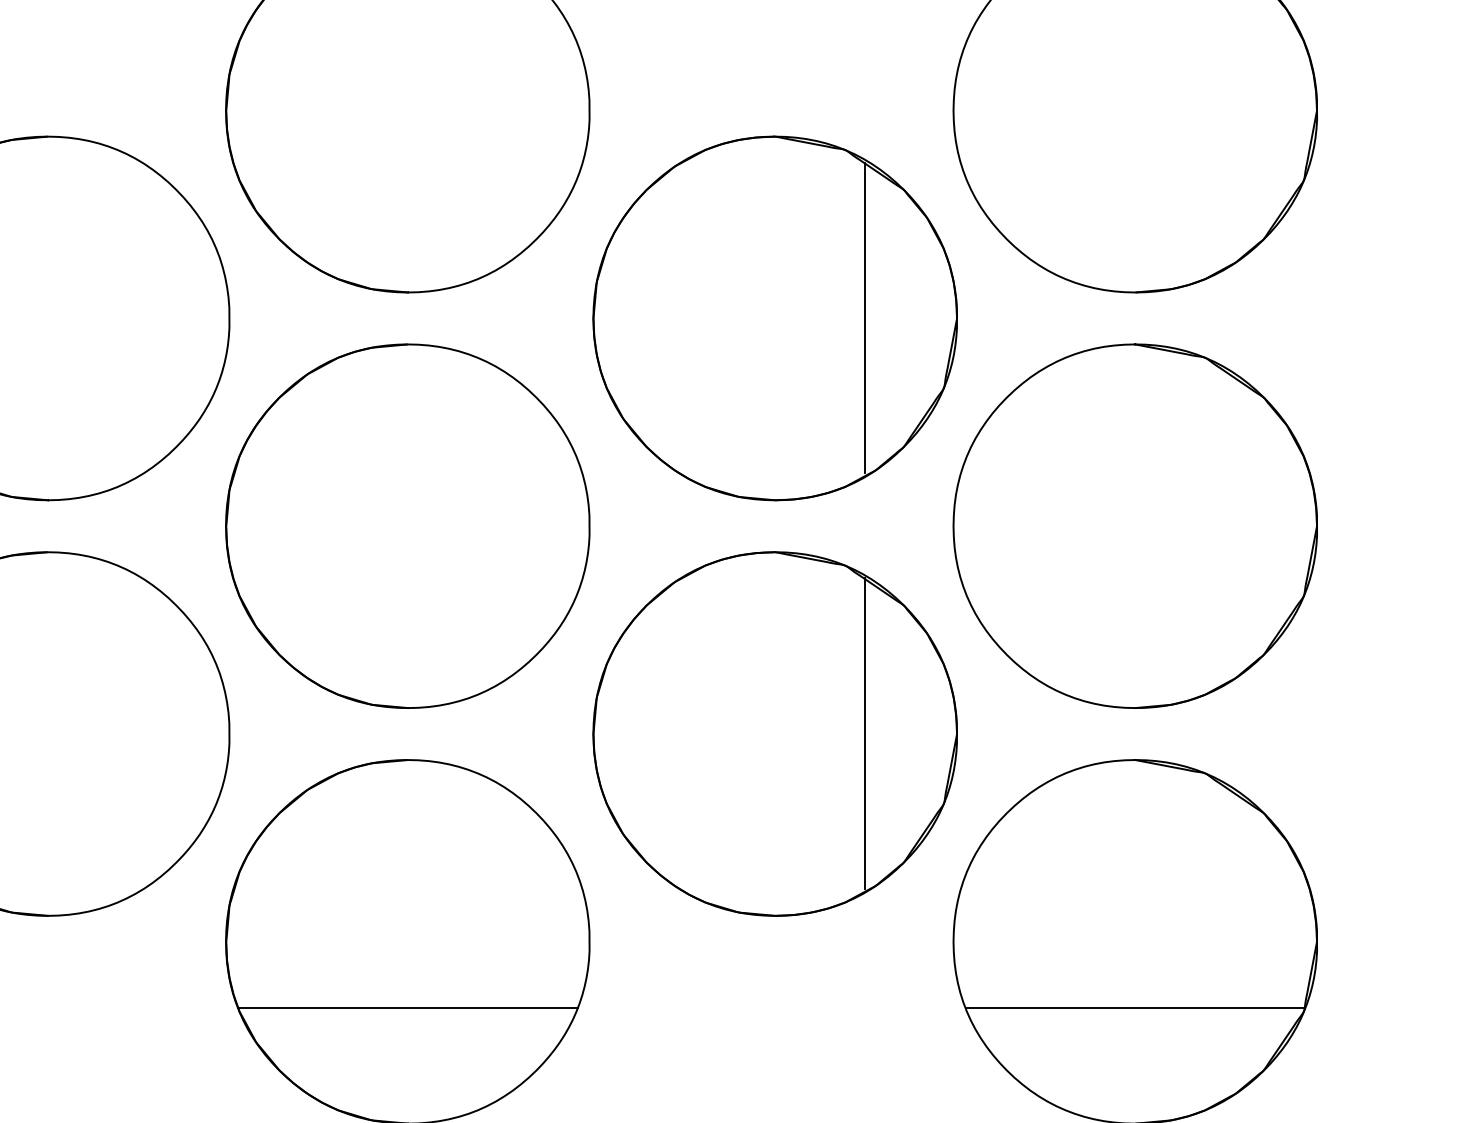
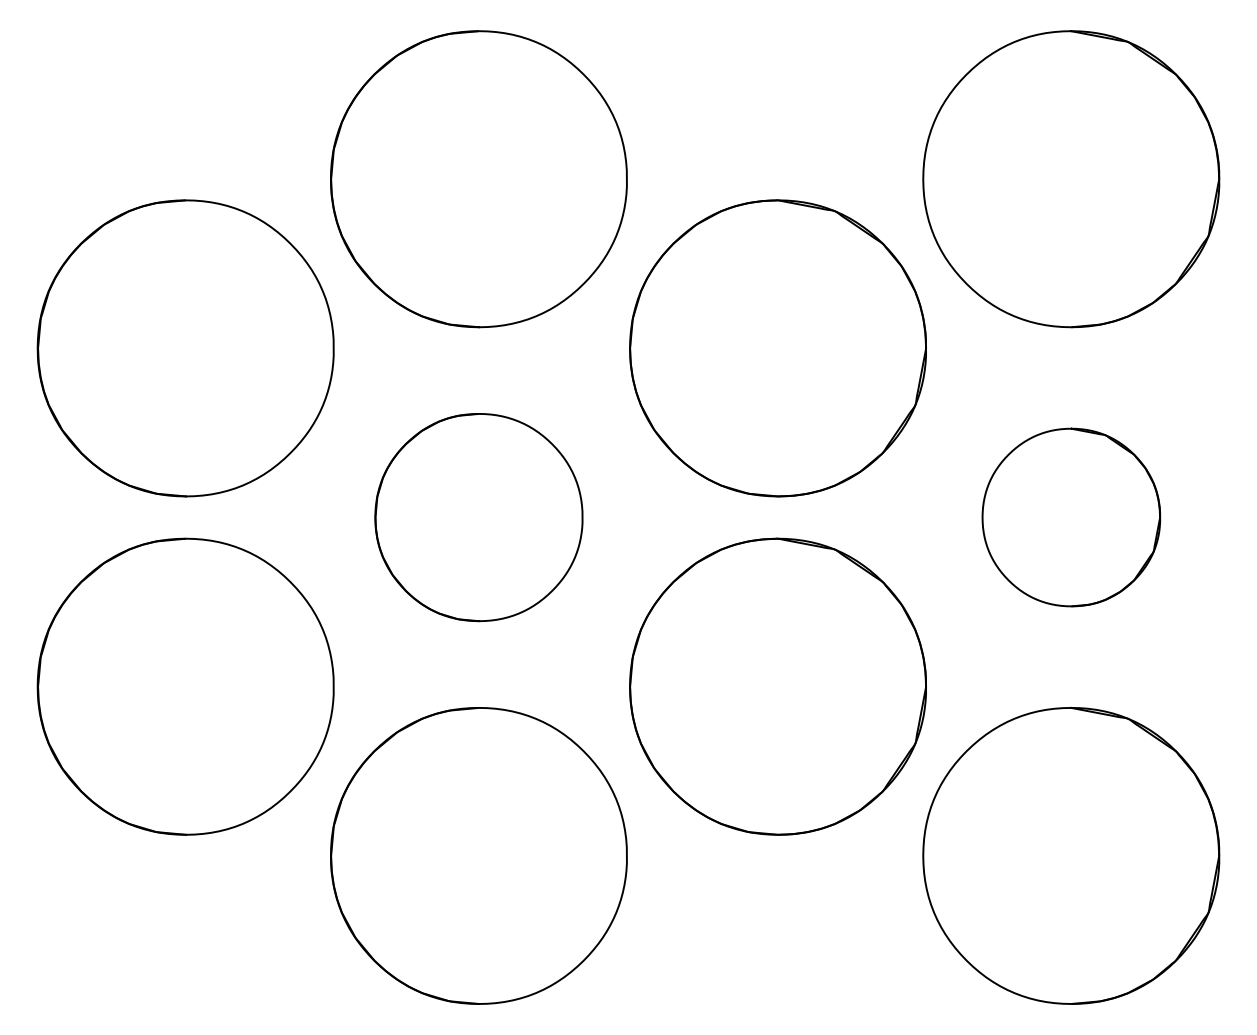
line: (865, 317) -> (851, 347), removed
part: (407, 526) -> (478, 517), size x0.7
part: (1135, 526) -> (1071, 517), size x0.6
line: (865, 732) -> (851, 685), removed
line: (408, 1007) -> (479, 909), removed
line: (1135, 1007) -> (1071, 909), removed

